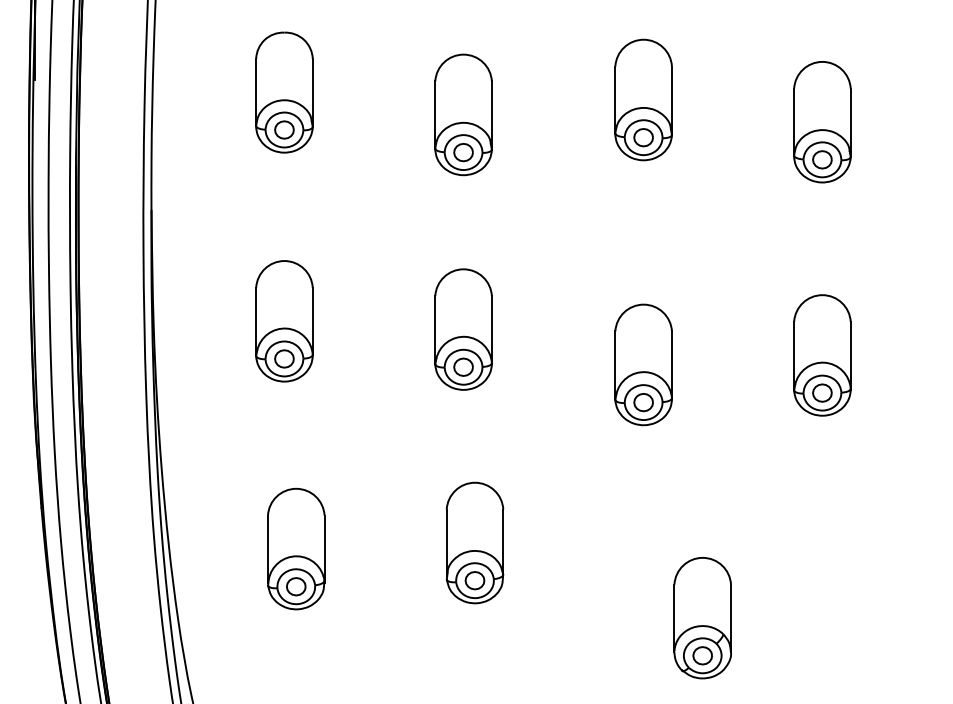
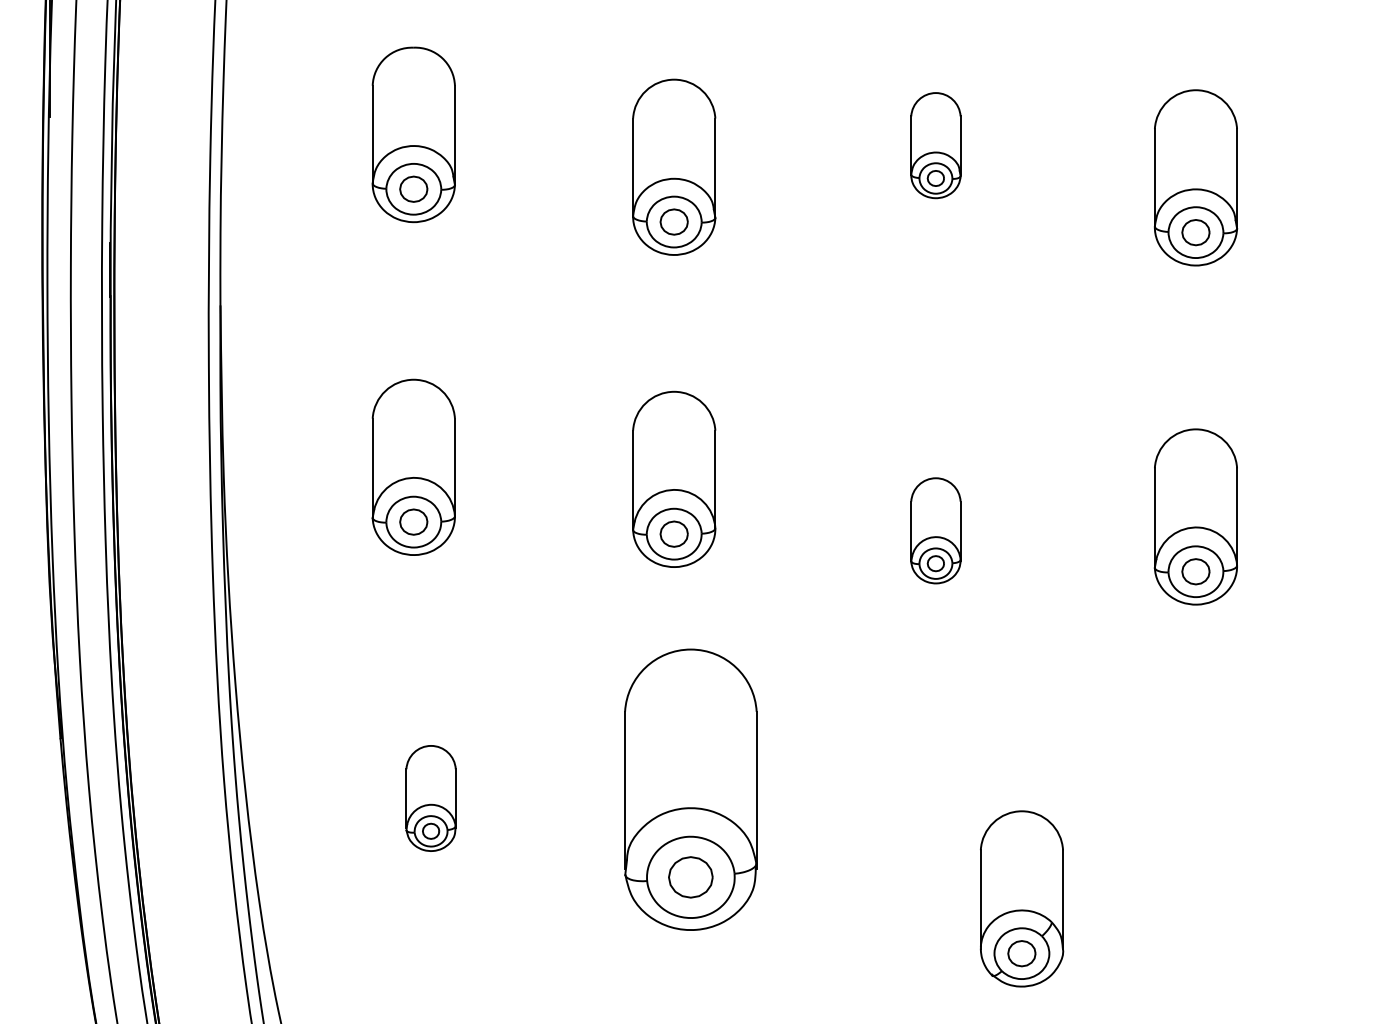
part: (643, 99) -> (935, 144), size x0.6
part: (643, 364) -> (935, 530), size x0.6
part: (474, 542) -> (690, 788), size x1.6
part: (296, 548) -> (431, 797), size x0.6

